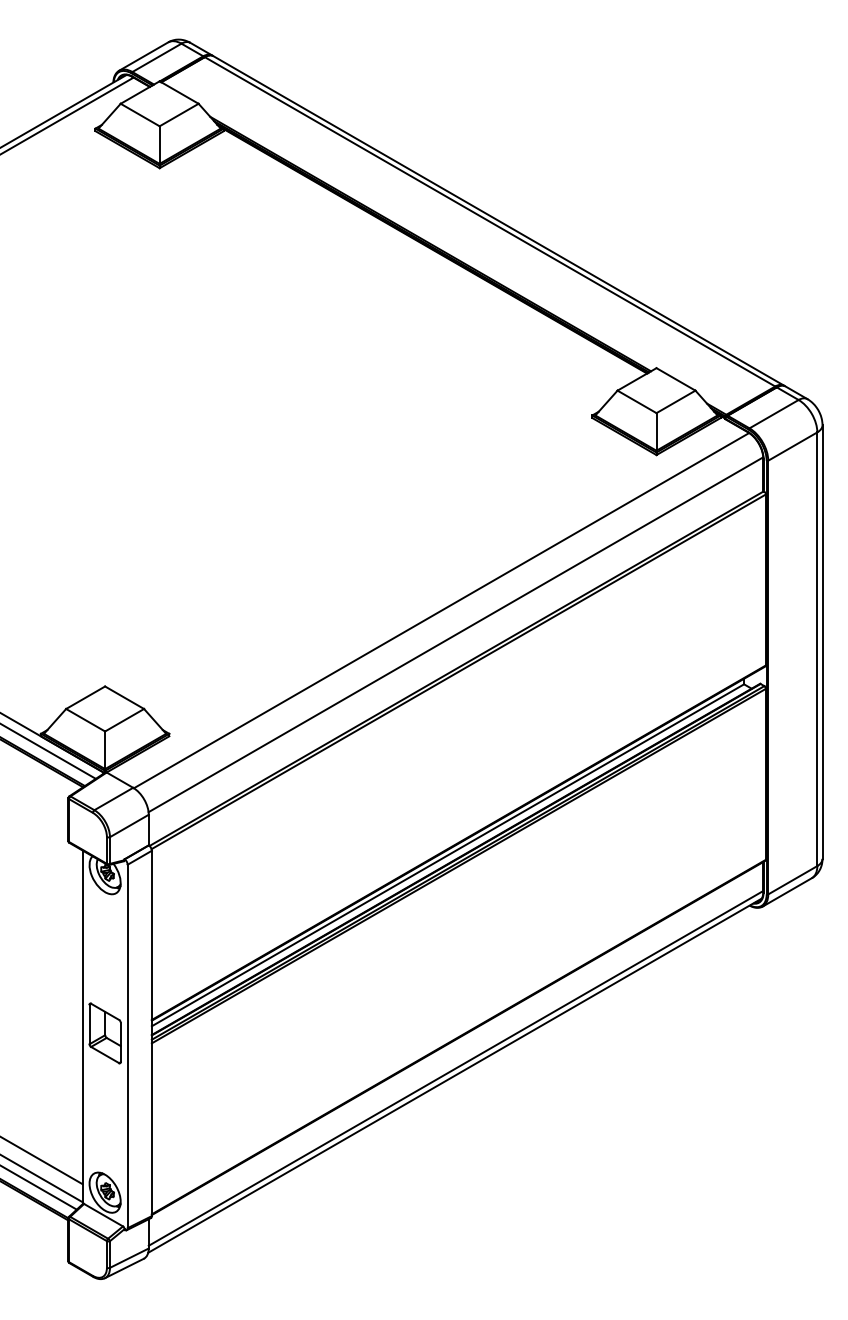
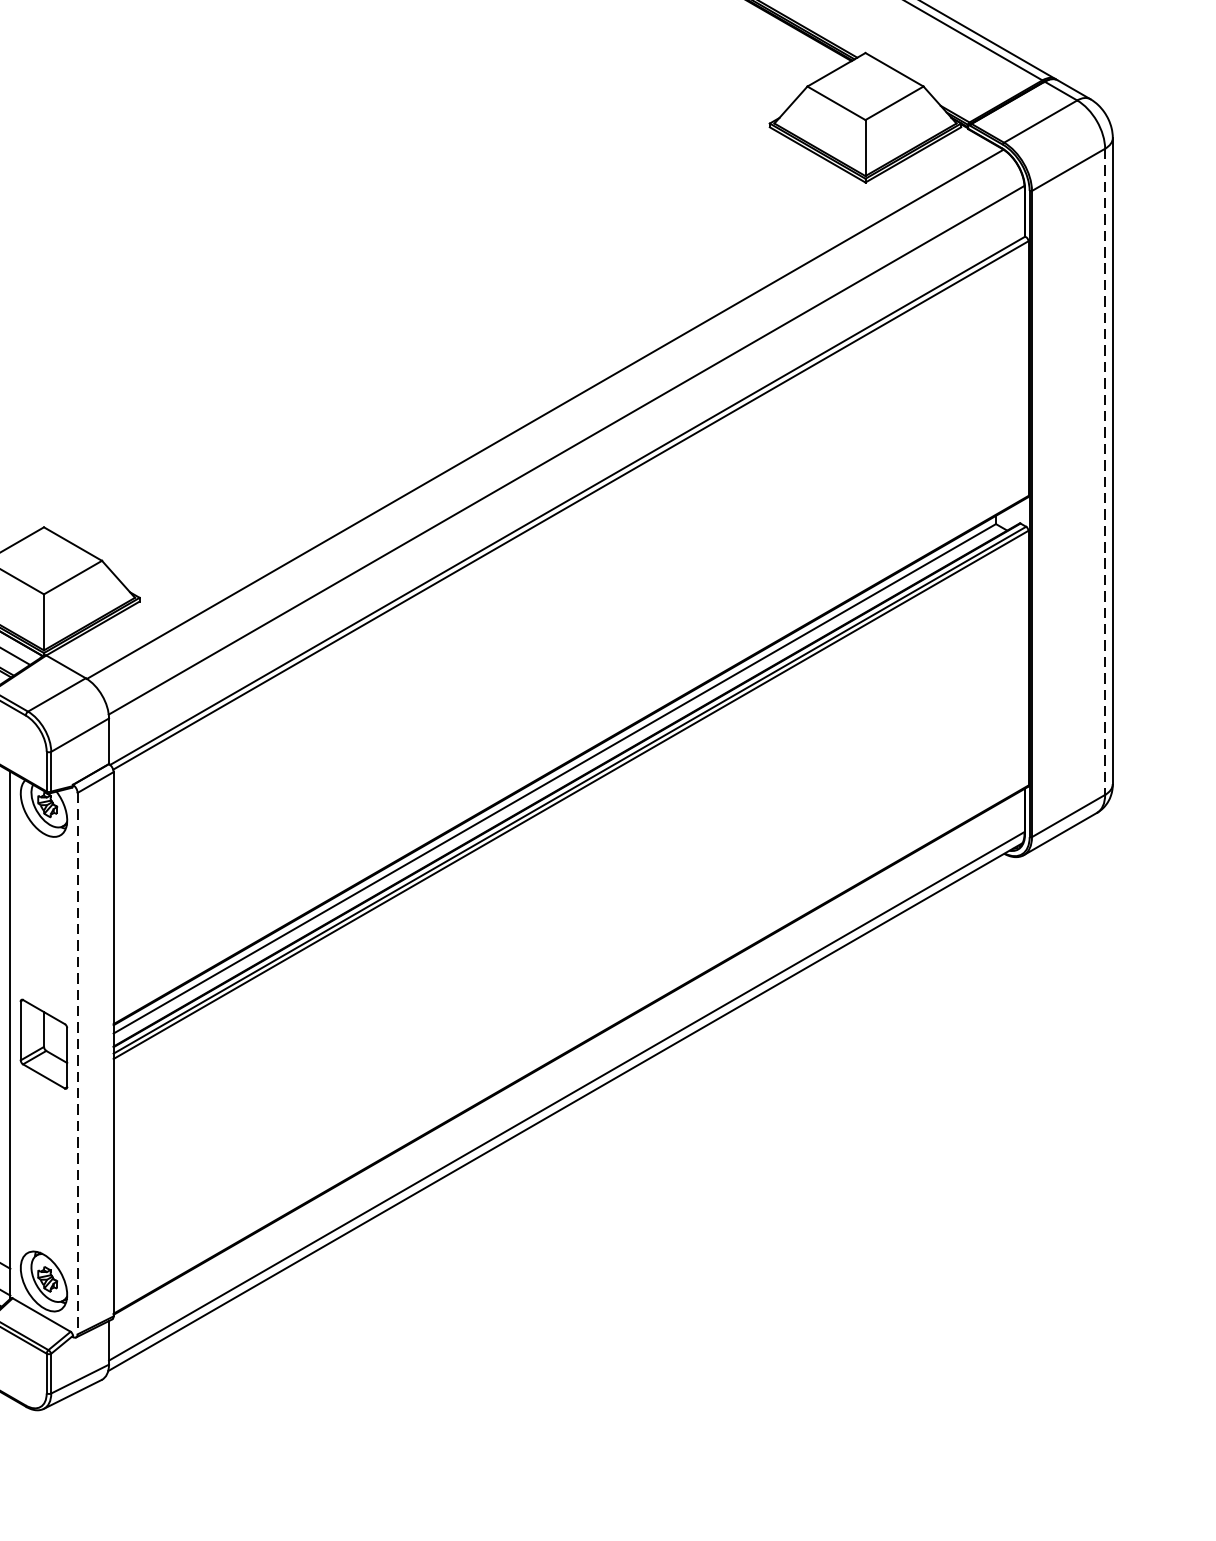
line: (817, 649) -> (1105, 472), solid -> dashed
line: (127, 1046) -> (77, 1063), solid -> dashed

